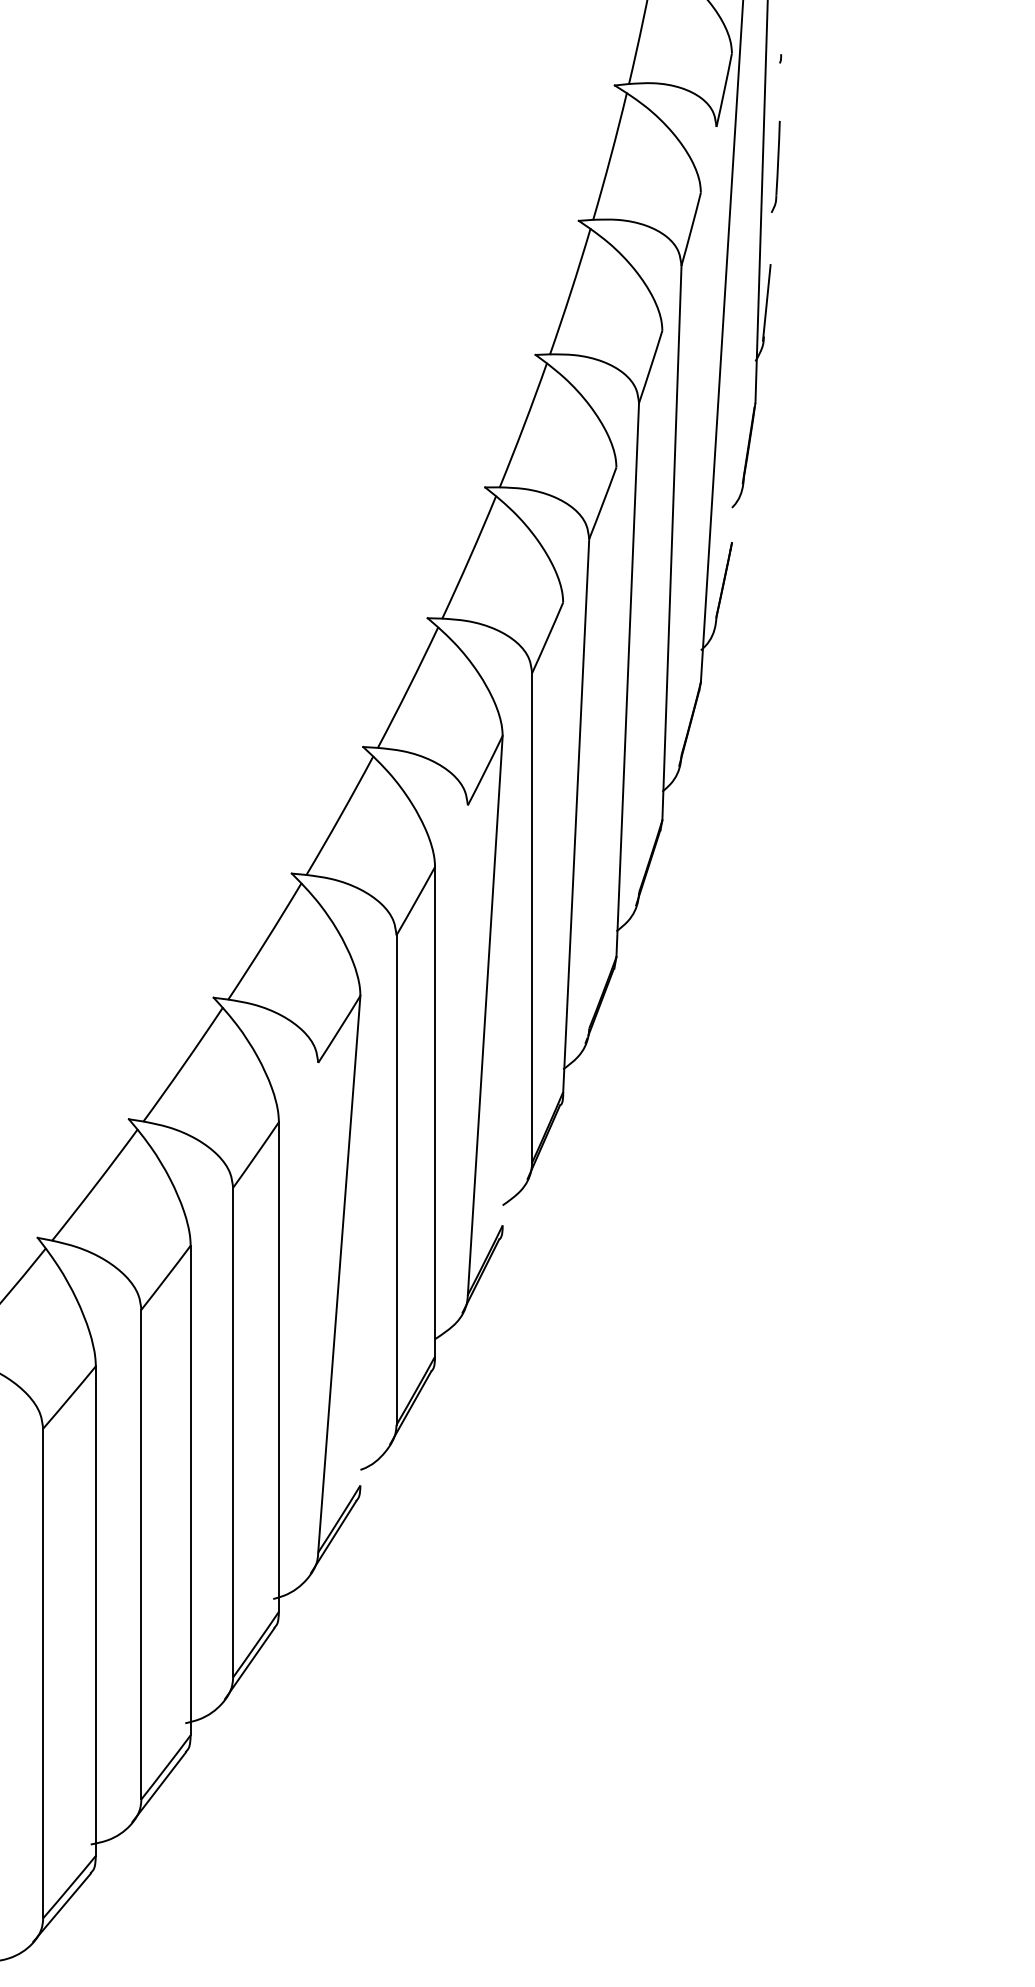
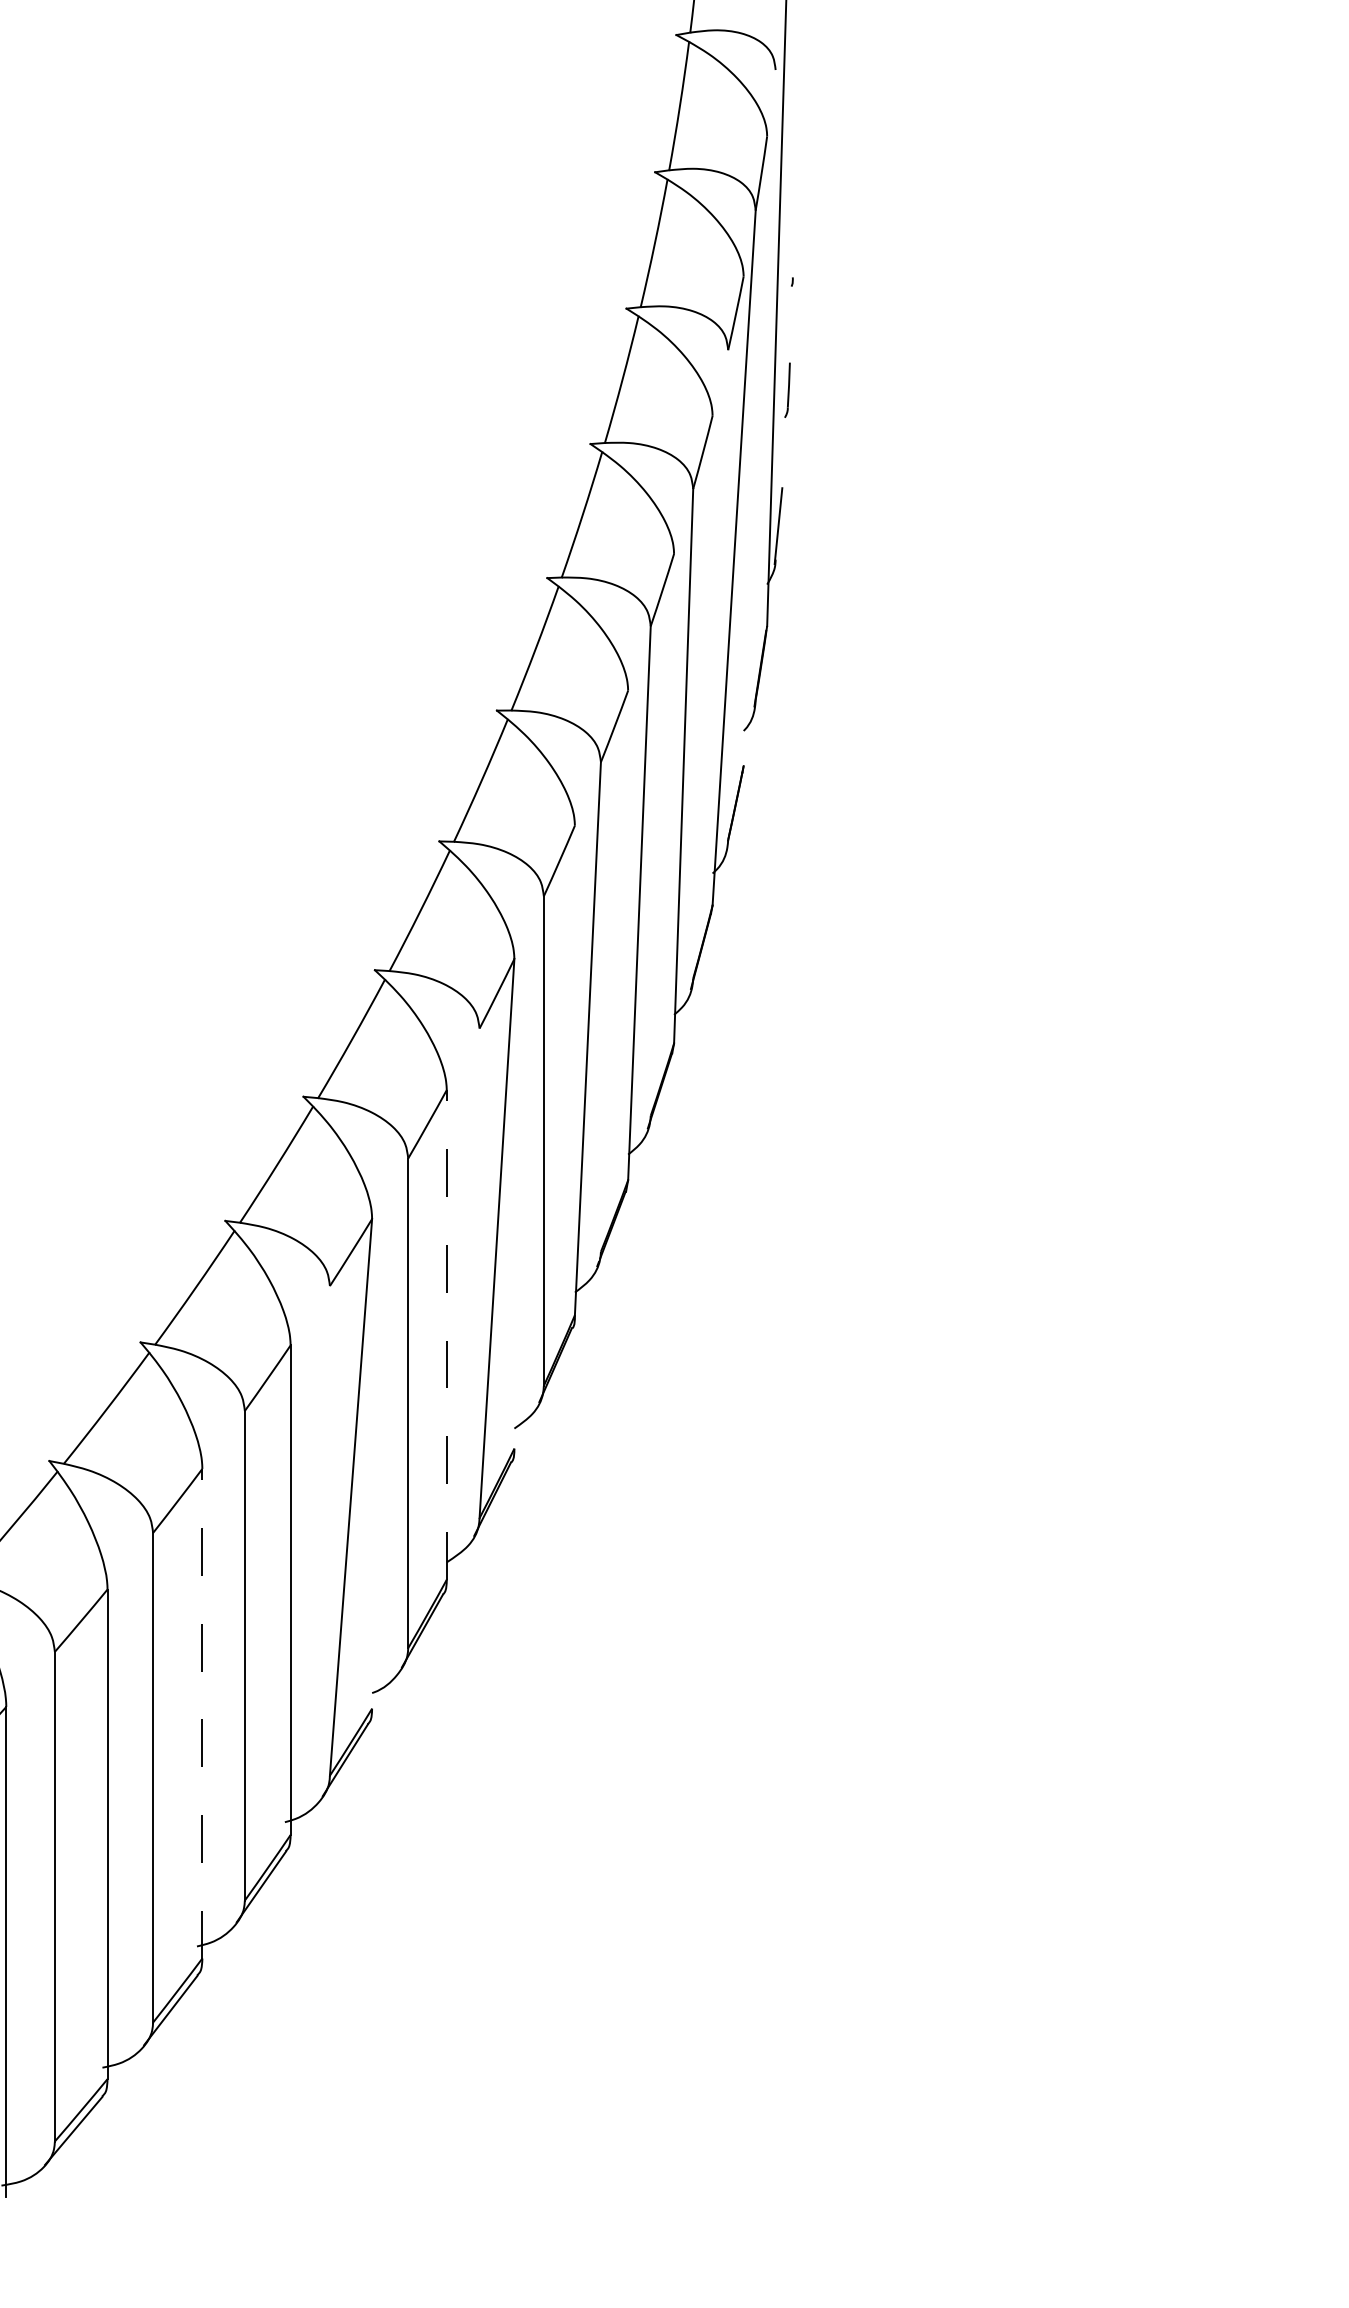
part: (775, 167) -> (787, 390), size x0.6
line: (434, 1111) -> (446, 1334), solid -> dashed
line: (190, 1490) -> (202, 1713), solid -> dashed

